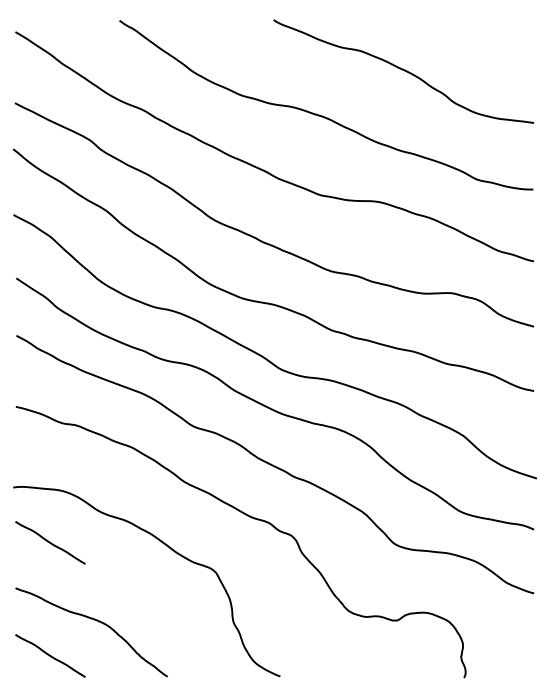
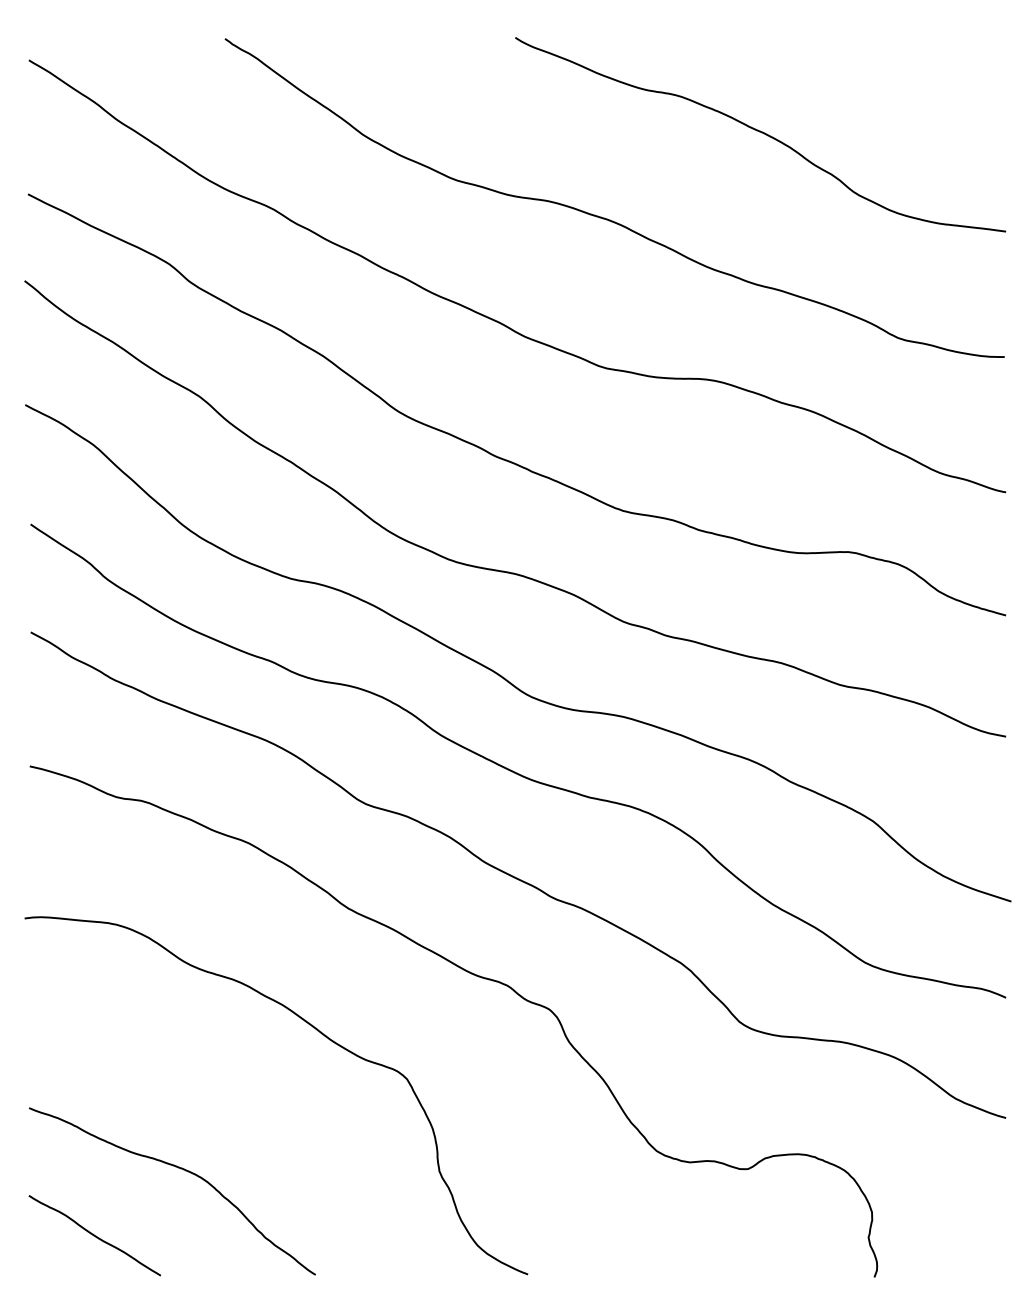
curve: (50, 542) -> (94, 1022), removed

